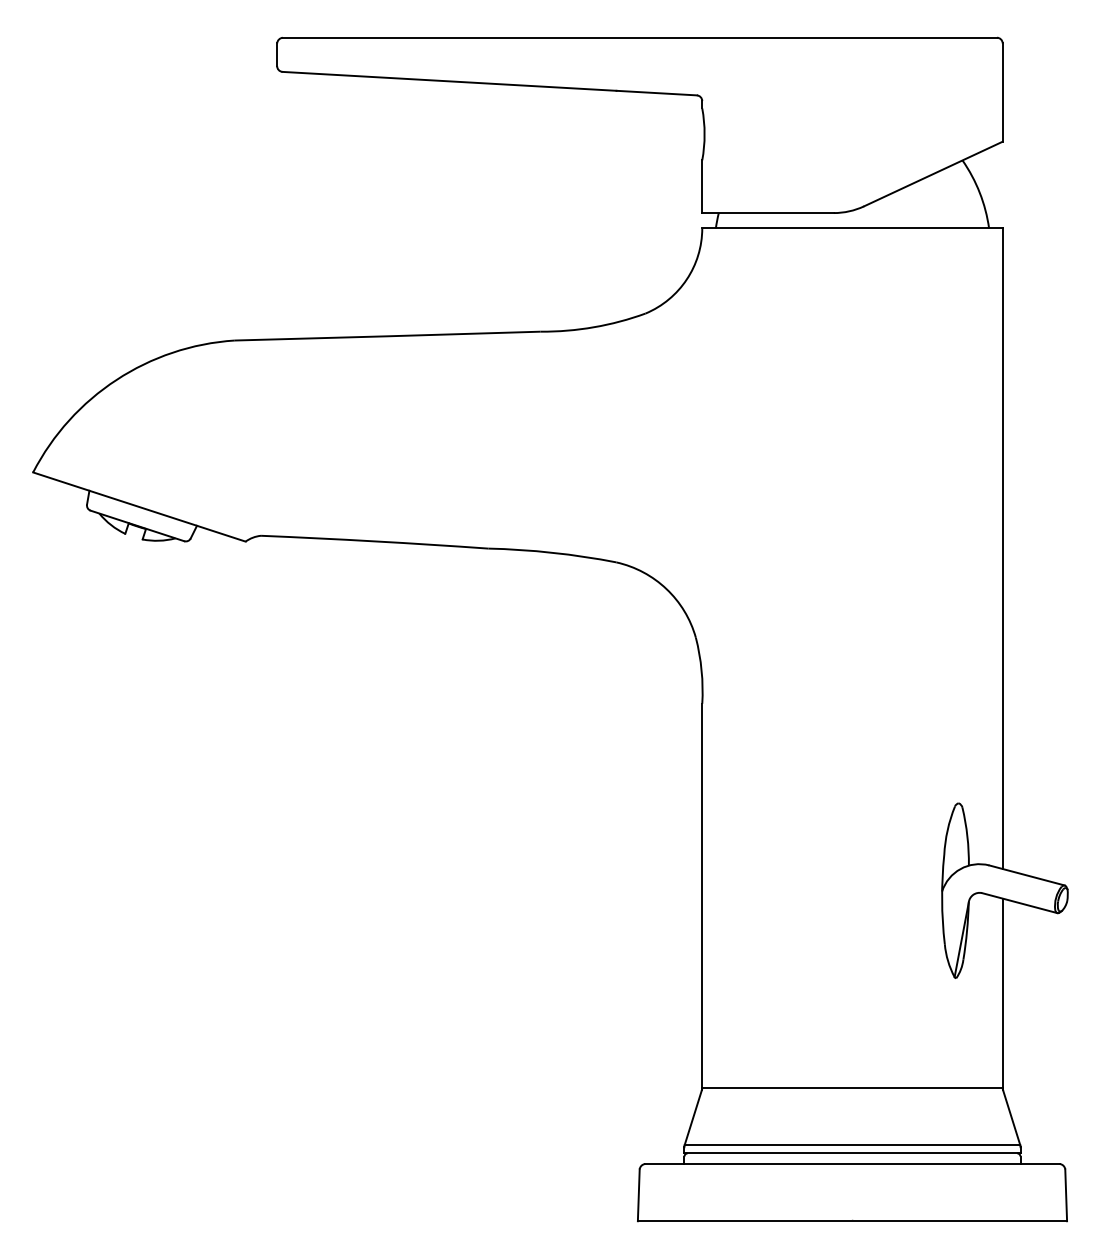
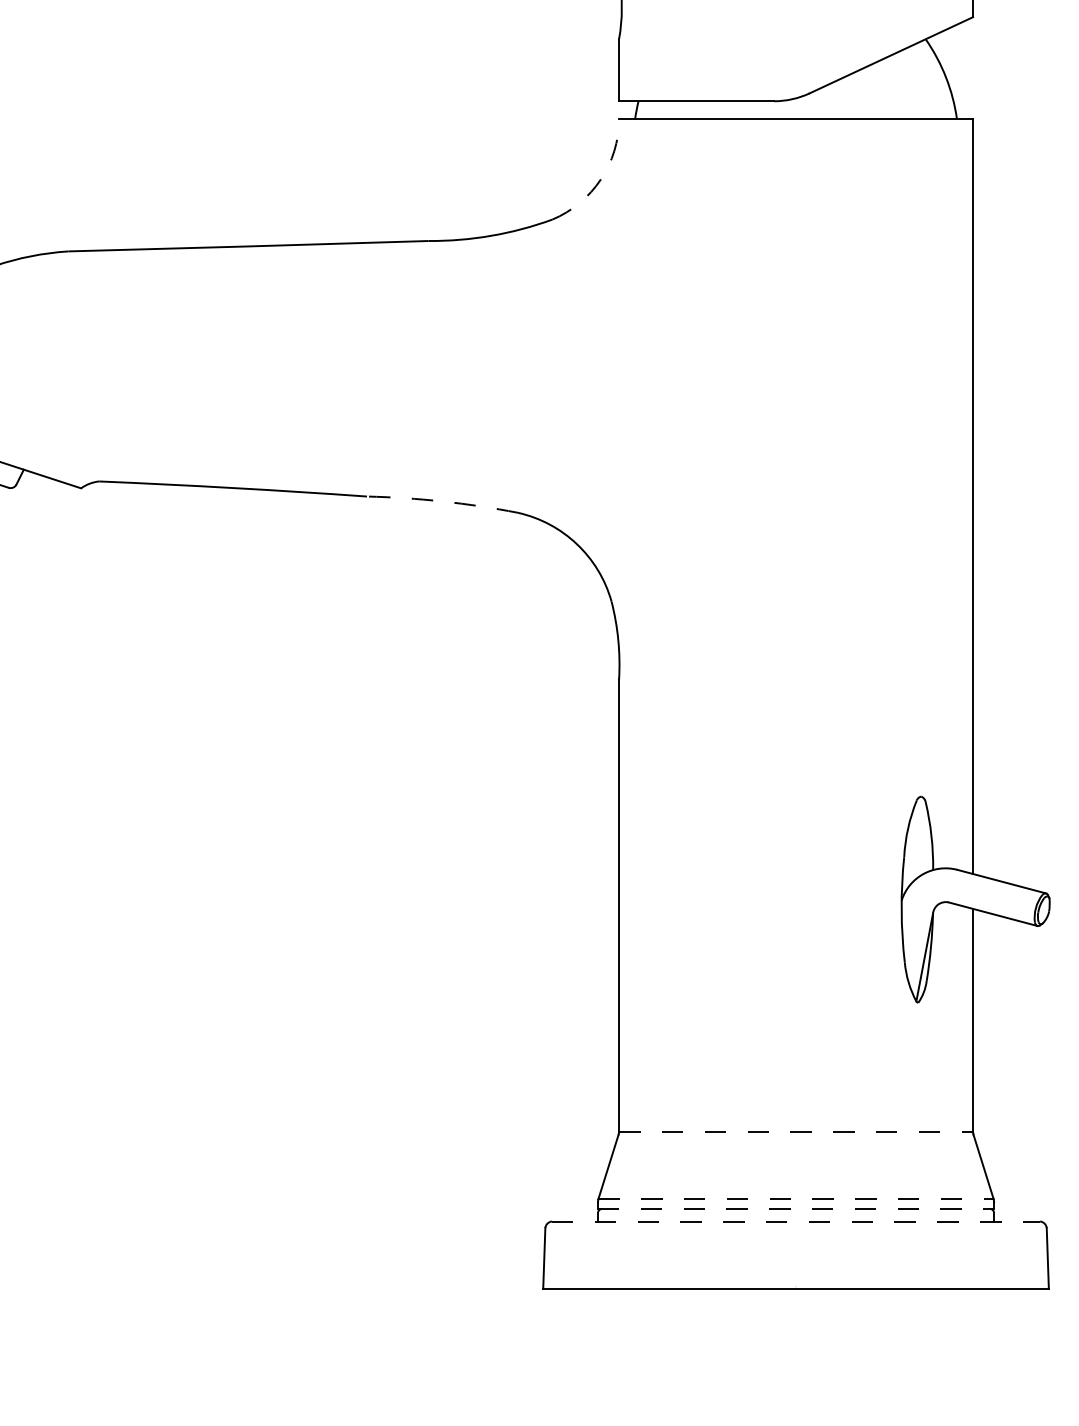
arc: (686, 279) -> (600, 179), solid -> dashed
arc: (552, 552) -> (442, 501), solid -> dashed
line: (852, 1087) -> (796, 1131), solid -> dashed
line: (852, 1145) -> (796, 1199), solid -> dashed
line: (852, 1153) -> (796, 1209), solid -> dashed
line: (852, 1163) -> (796, 1220), solid -> dashed

